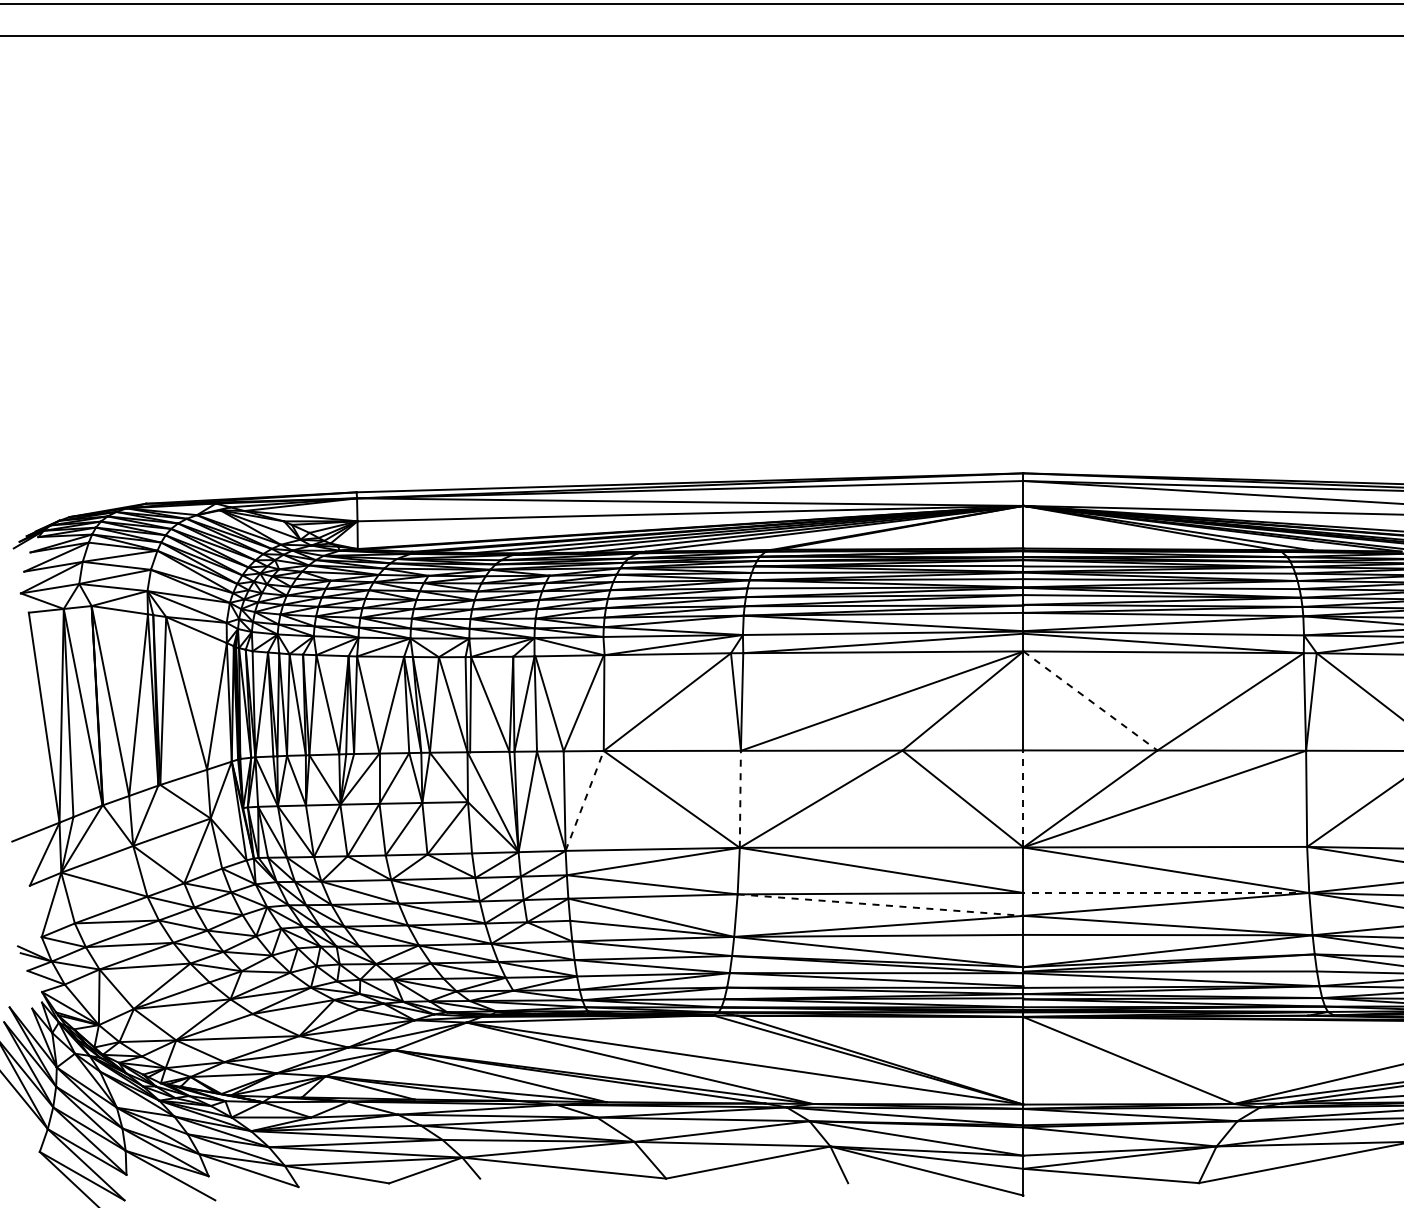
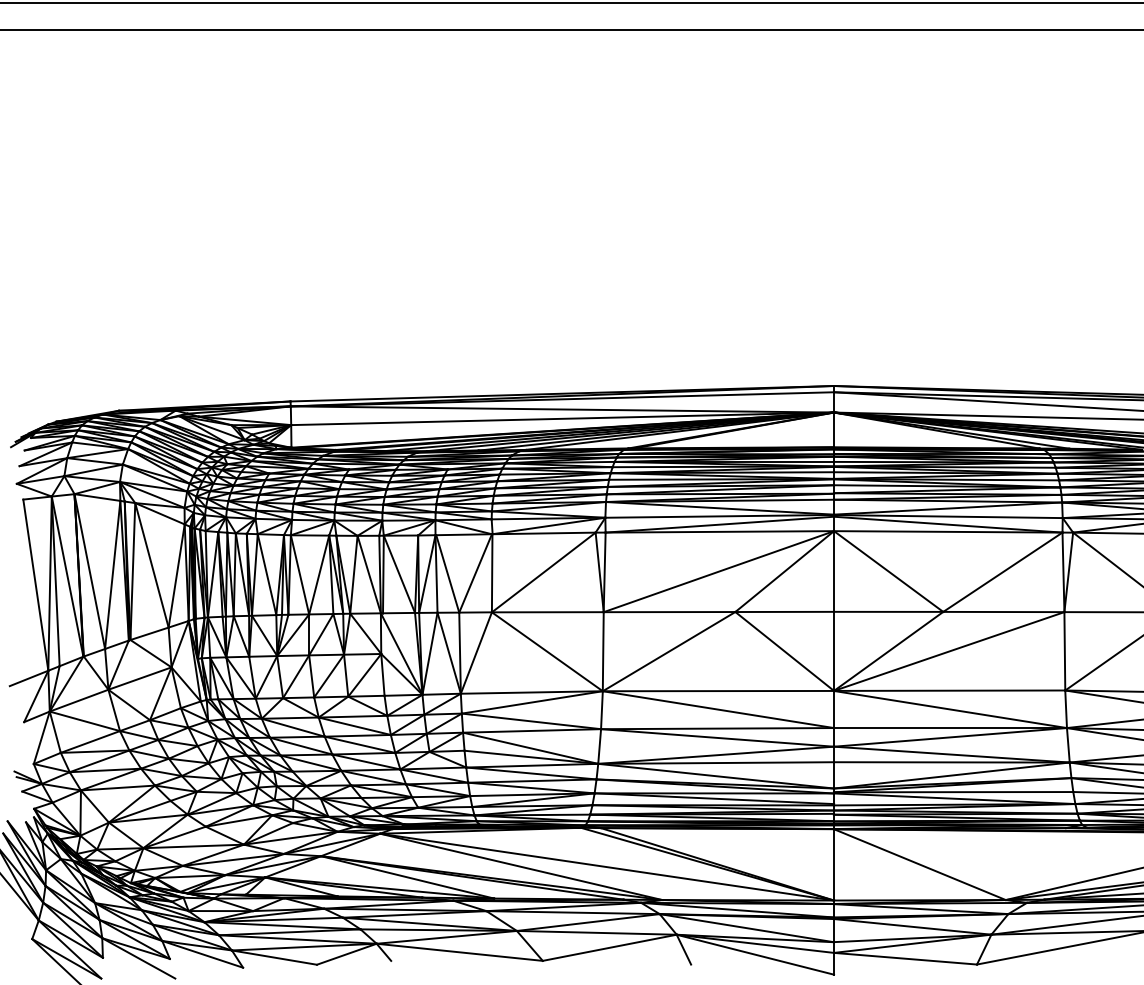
line: (1090, 701) -> (888, 571), dashed -> solid
line: (740, 798) -> (603, 651), dashed -> solid
line: (1023, 798) -> (834, 651), dashed -> solid
line: (584, 800) -> (476, 652), dashed -> solid
line: (1166, 892) -> (950, 727), dashed -> solid
line: (881, 905) -> (718, 738), dashed -> solid

